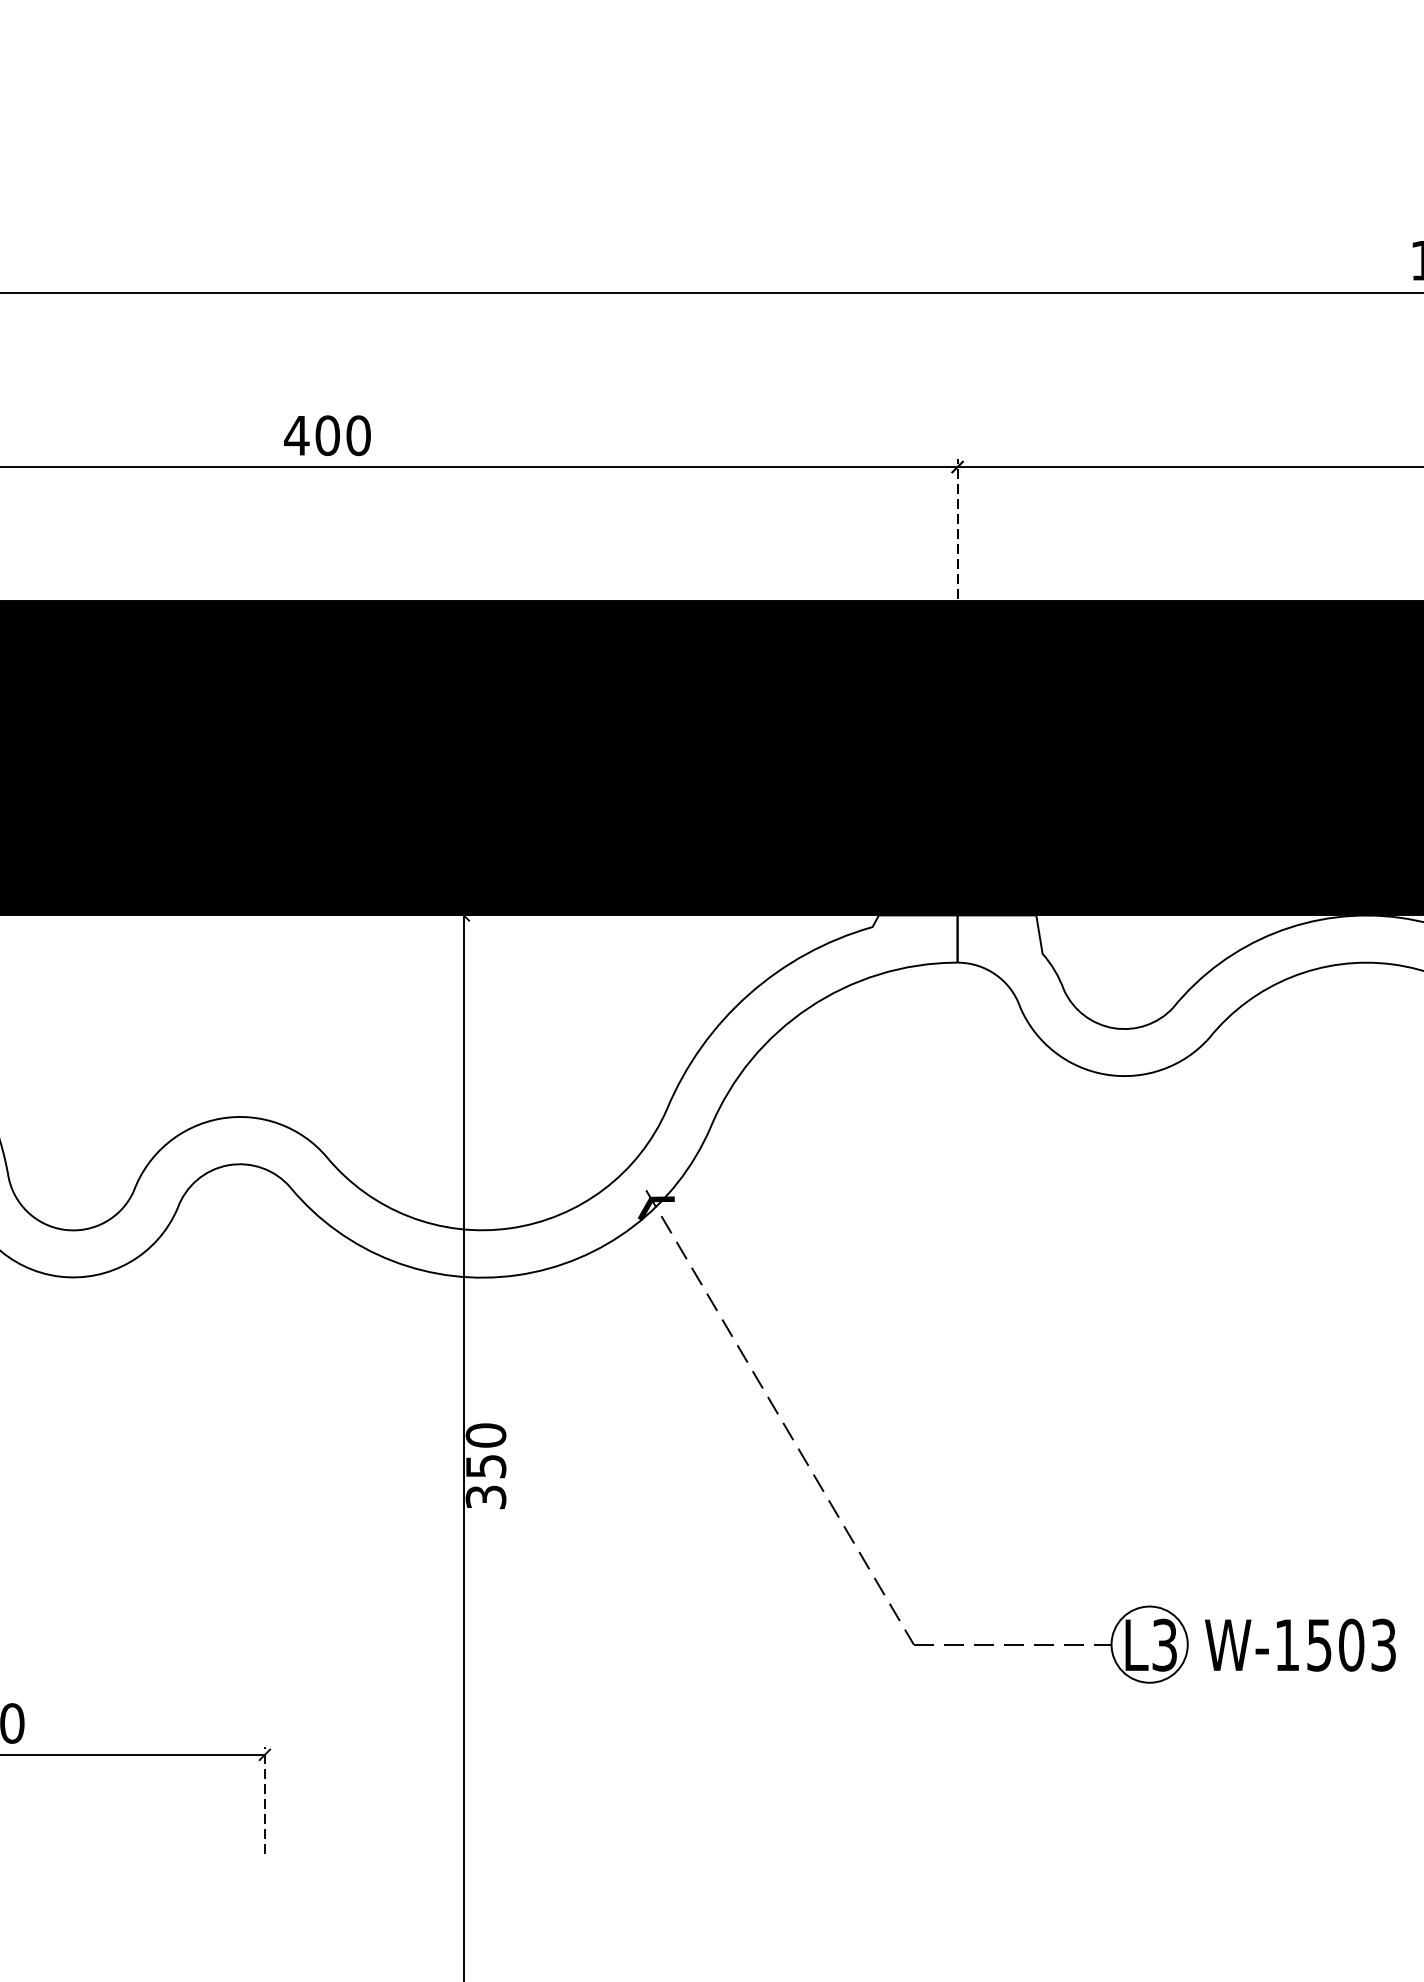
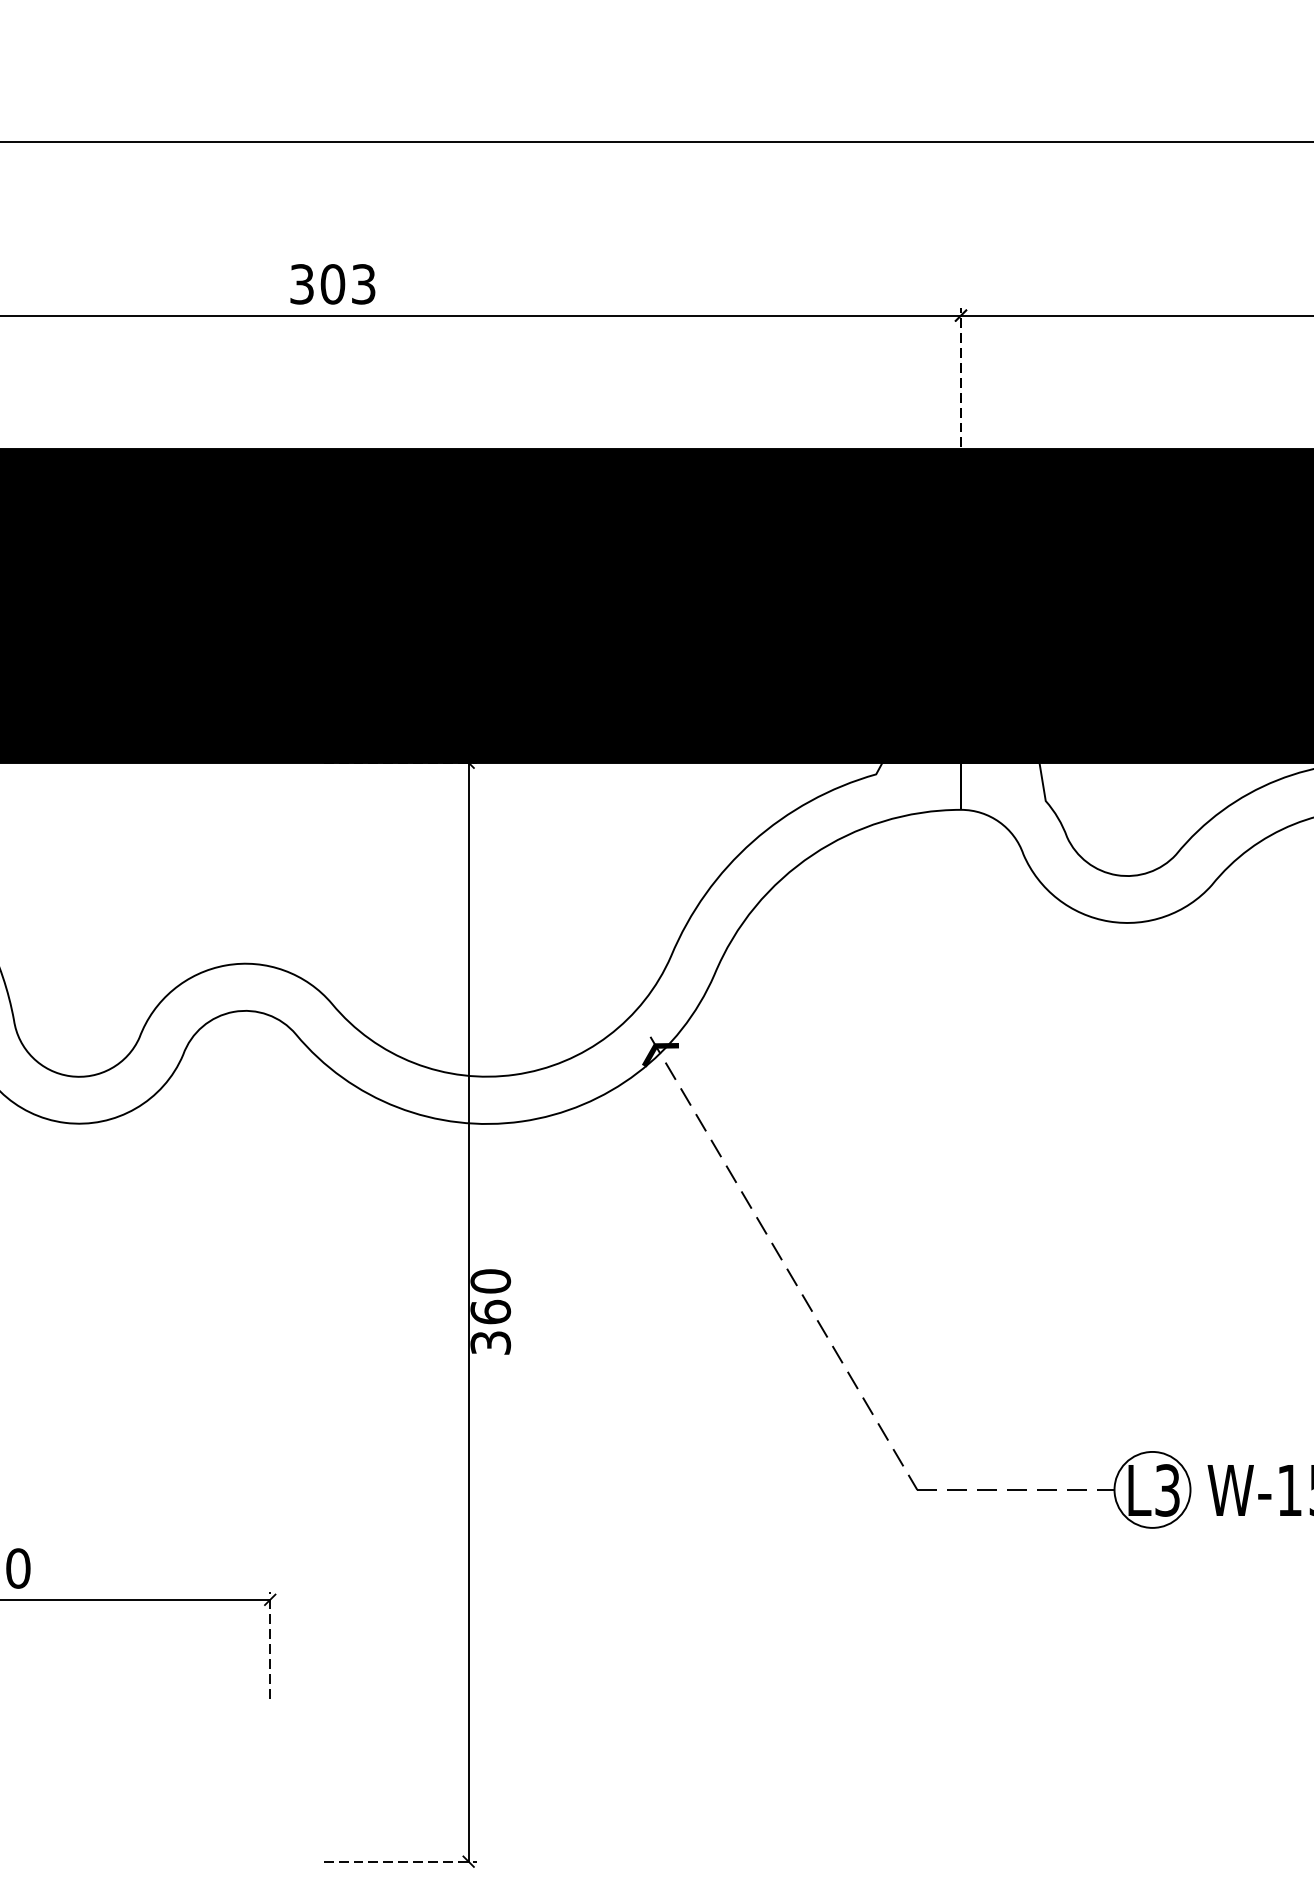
text: (327, 435) -> (332, 284), 400 -> 303
text: (485, 1466) -> (490, 1312), 350 -> 360

